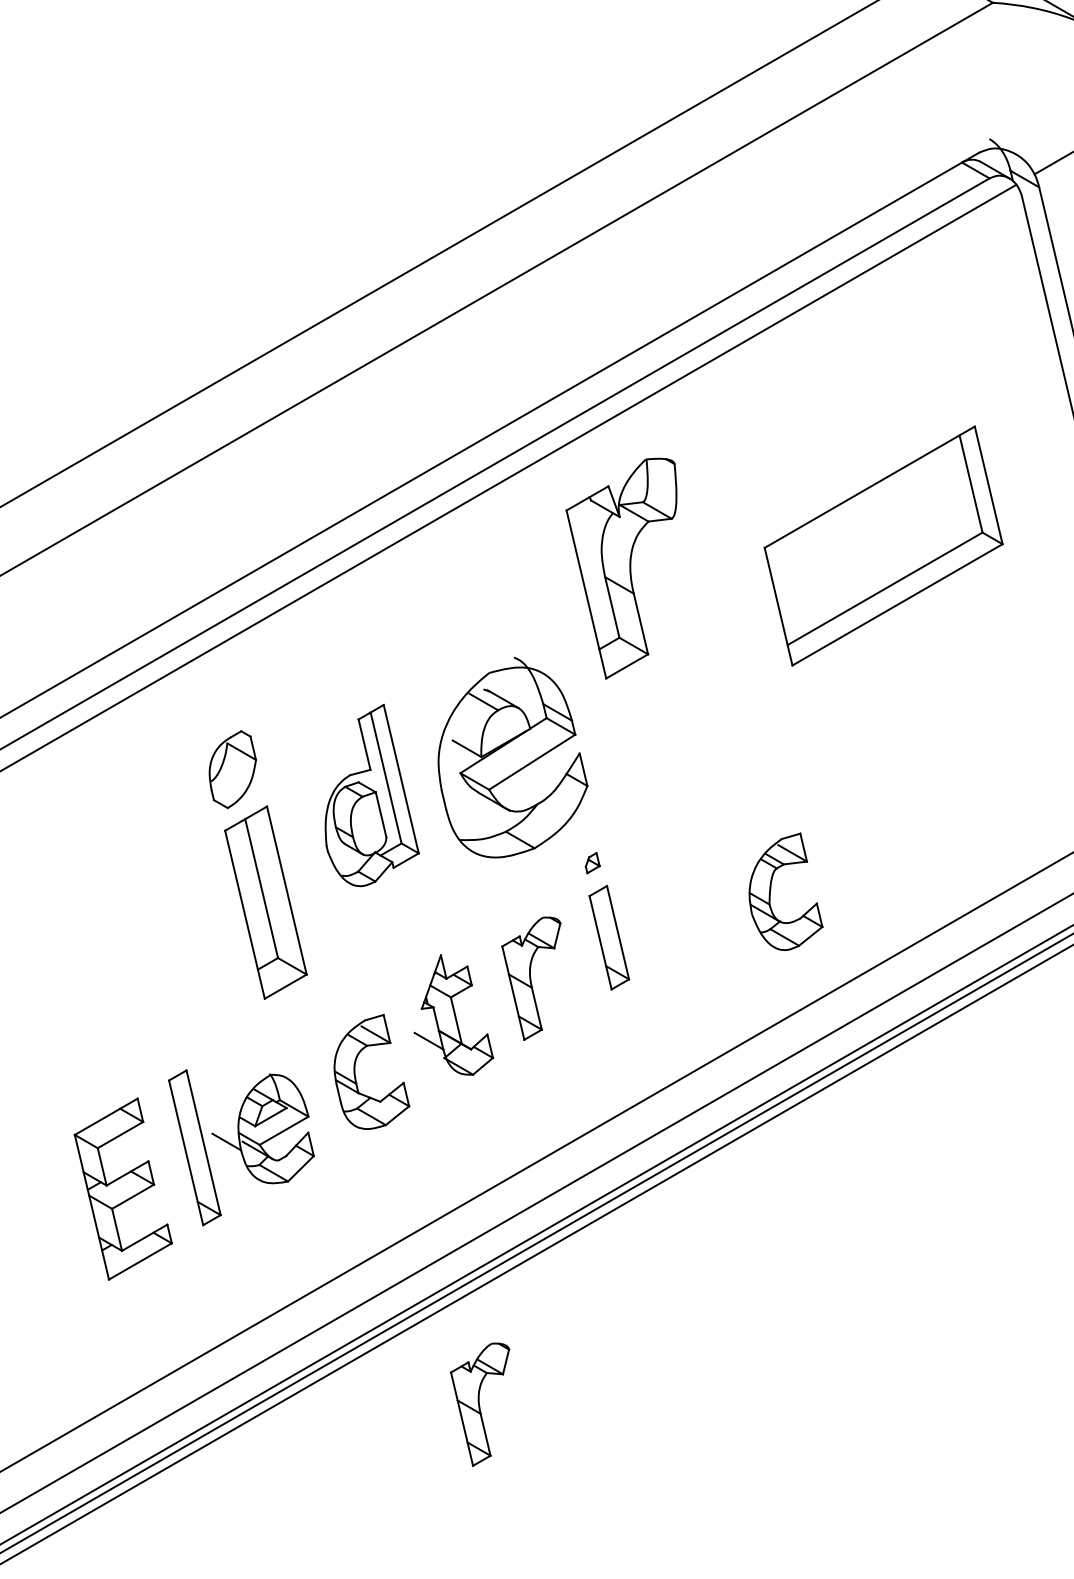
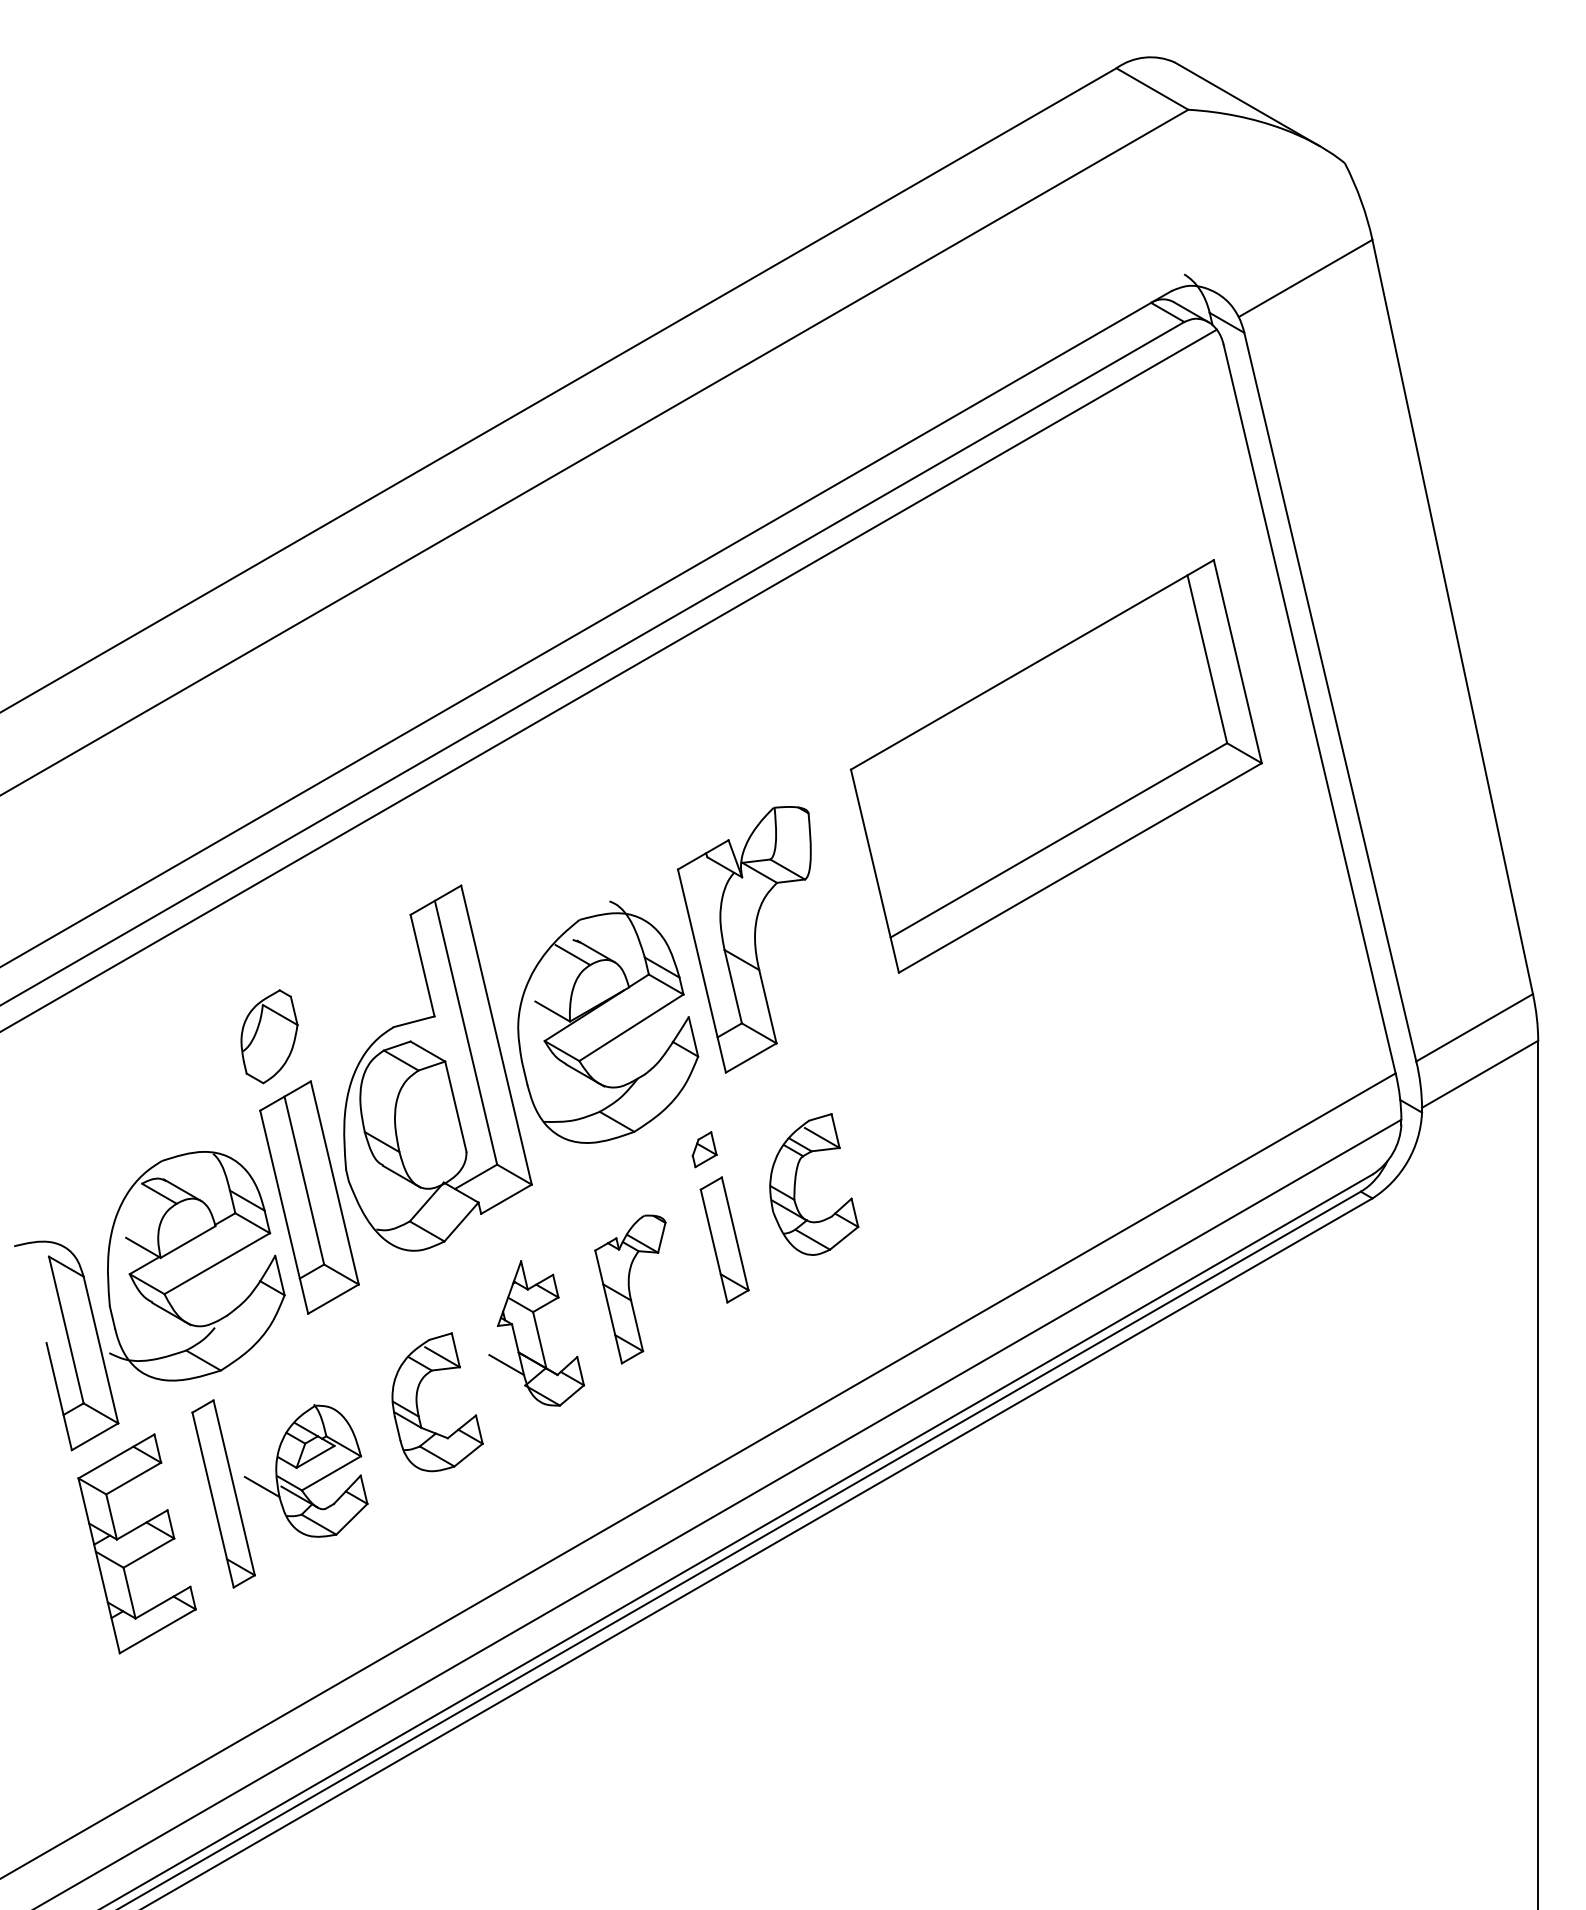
part: (883, 546) -> (1055, 766), size x1.43
part: (620, 568) -> (743, 939), moved
part: (371, 795) -> (437, 1067), size x1.67
part: (592, 862) -> (704, 1149), size x1.43
part: (771, 889) -> (796, 1181), moved
part: (133, 988) -> (149, 1301), added
part: (480, 1404) -> (568, 1804), removed

